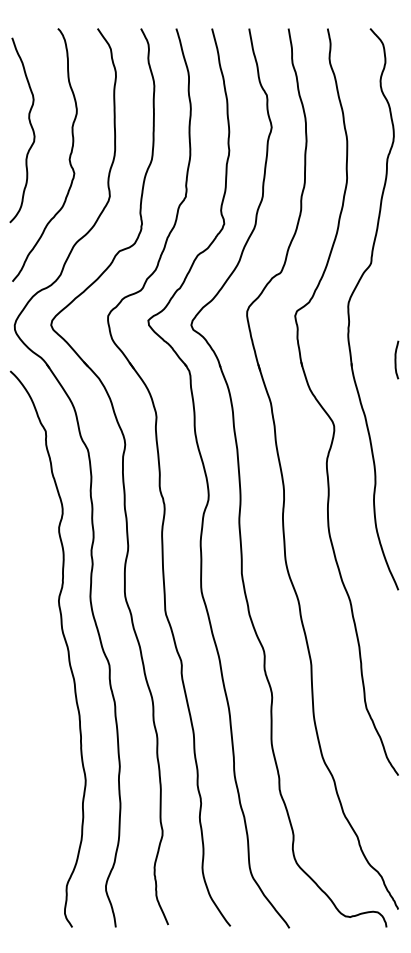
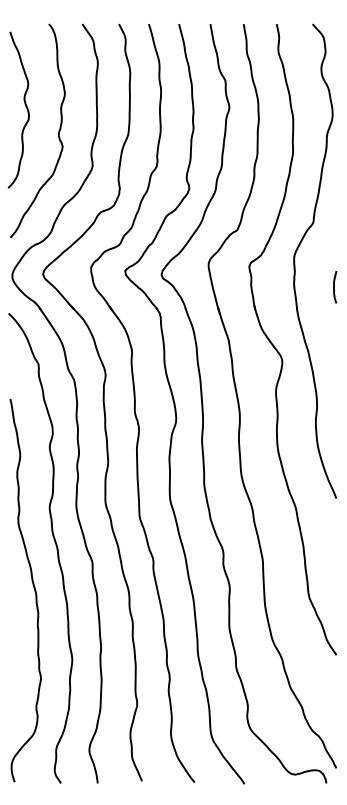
curve: (396, 359) -> (334, 286), moved
curve: (39, 694) -> (33, 586), added

